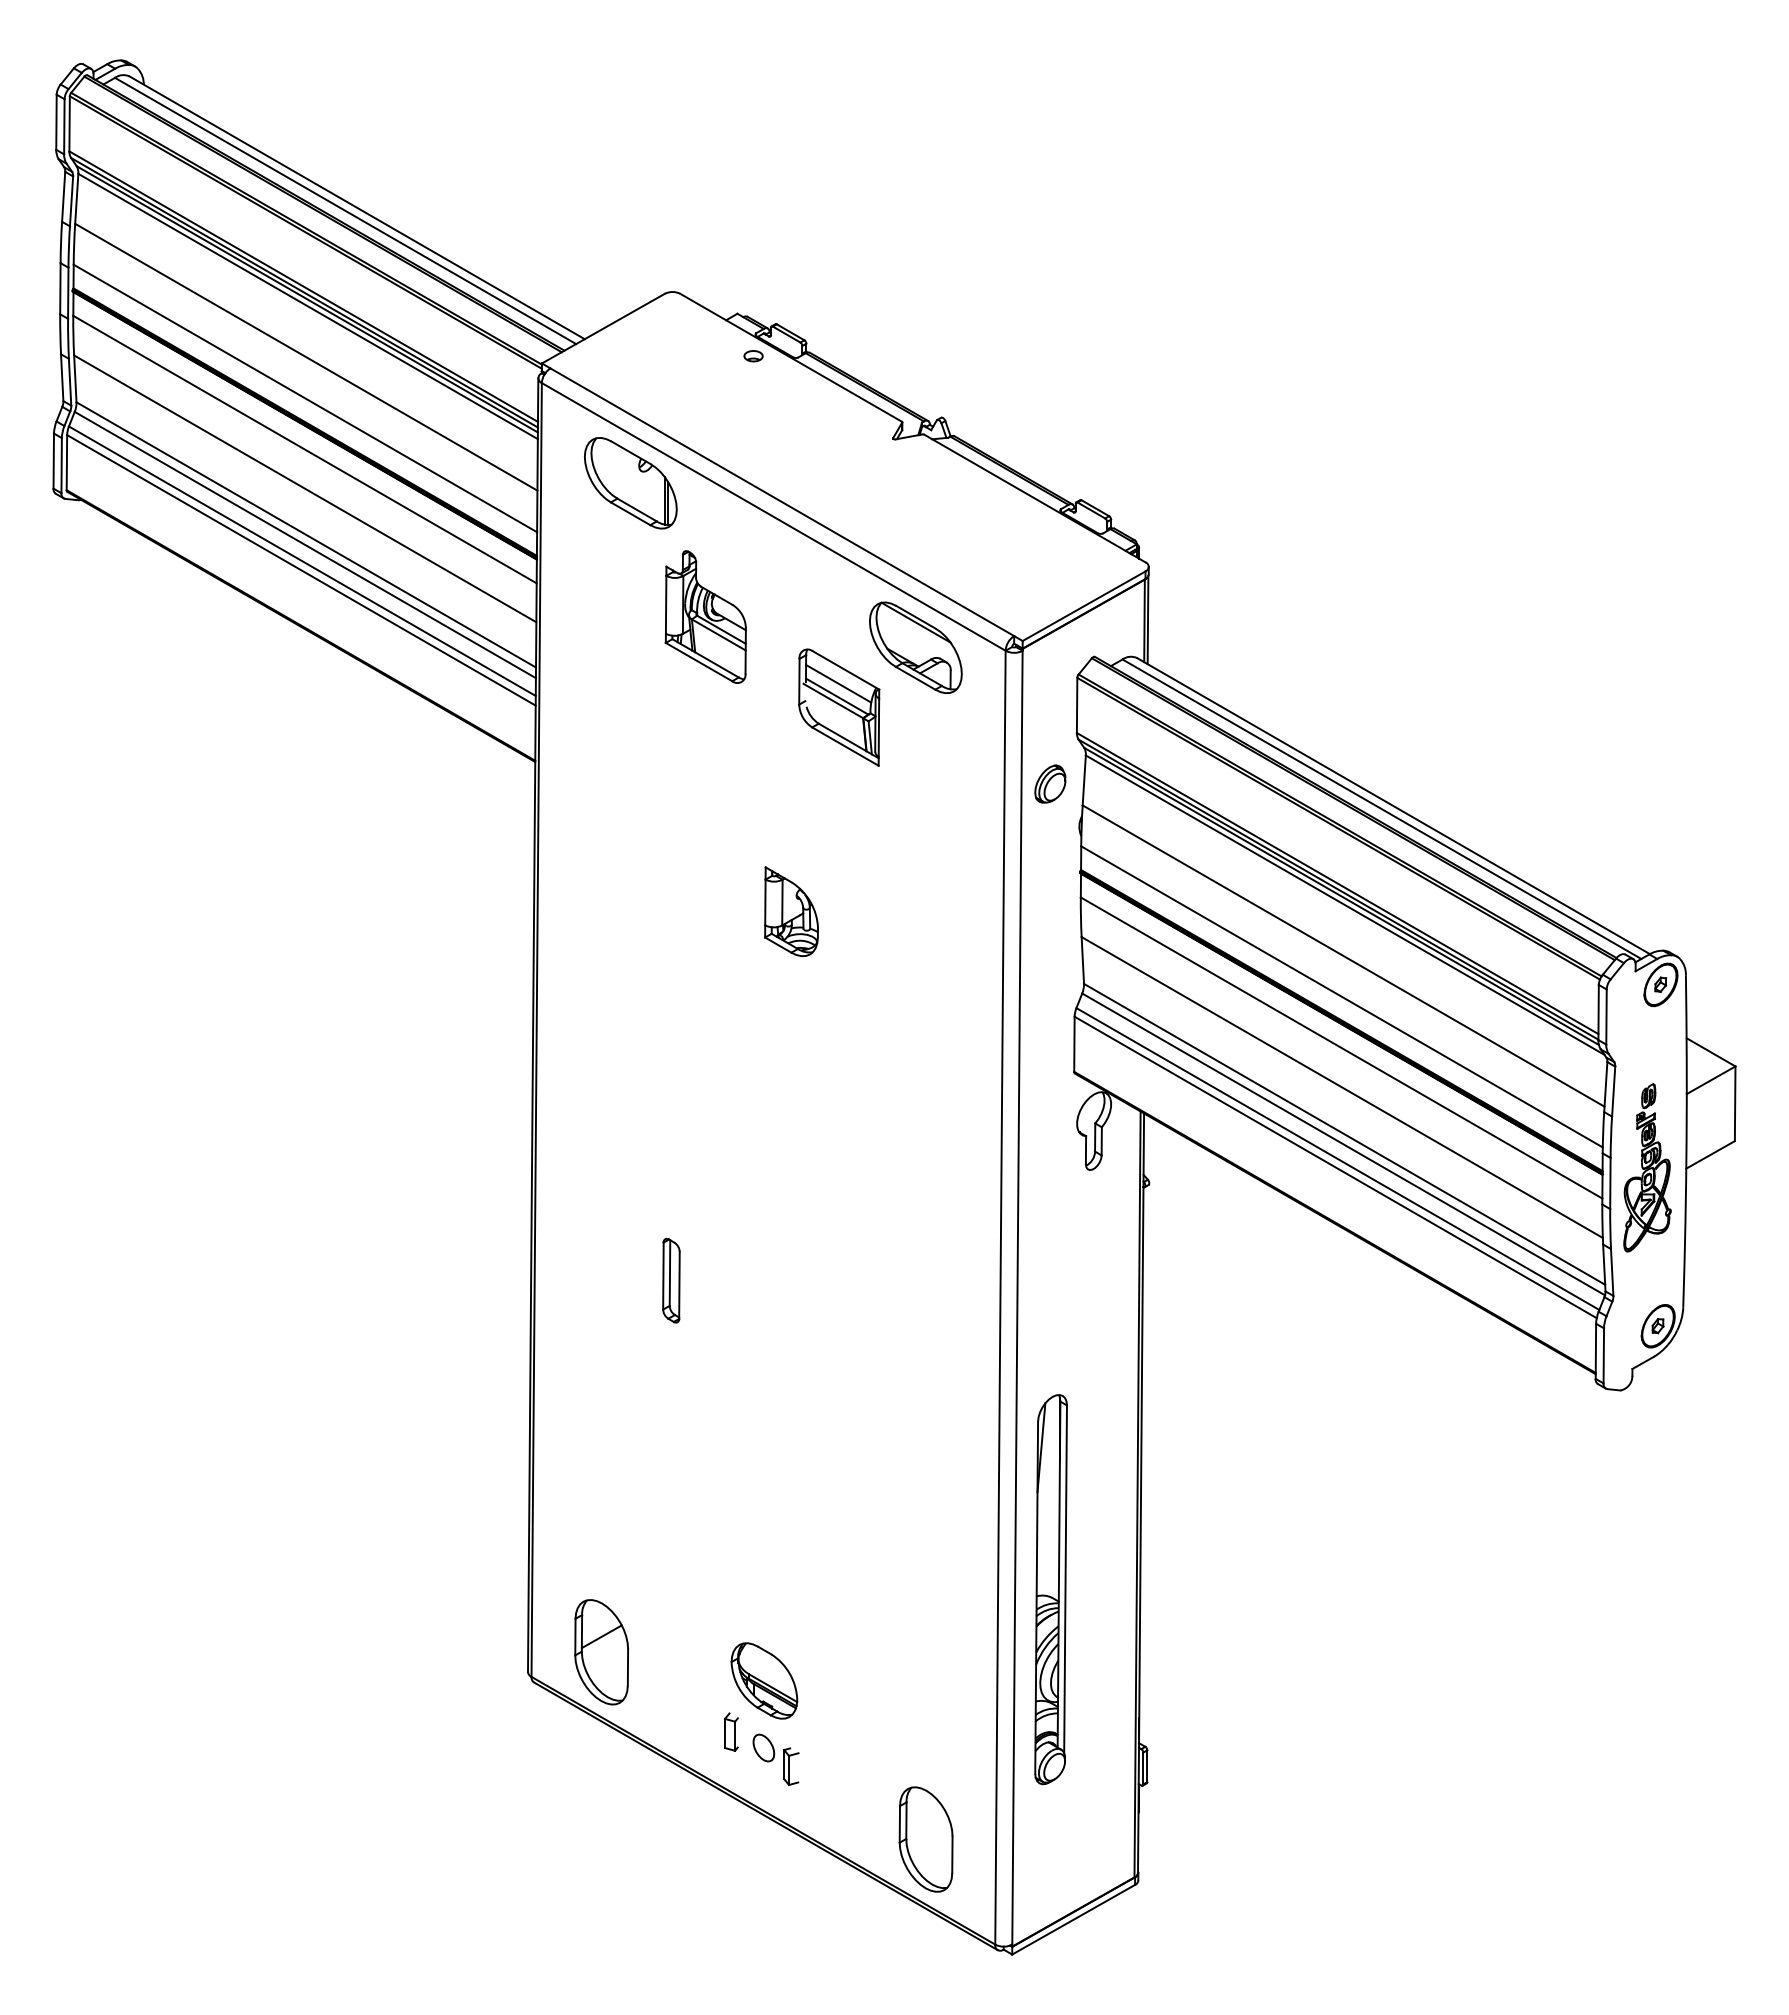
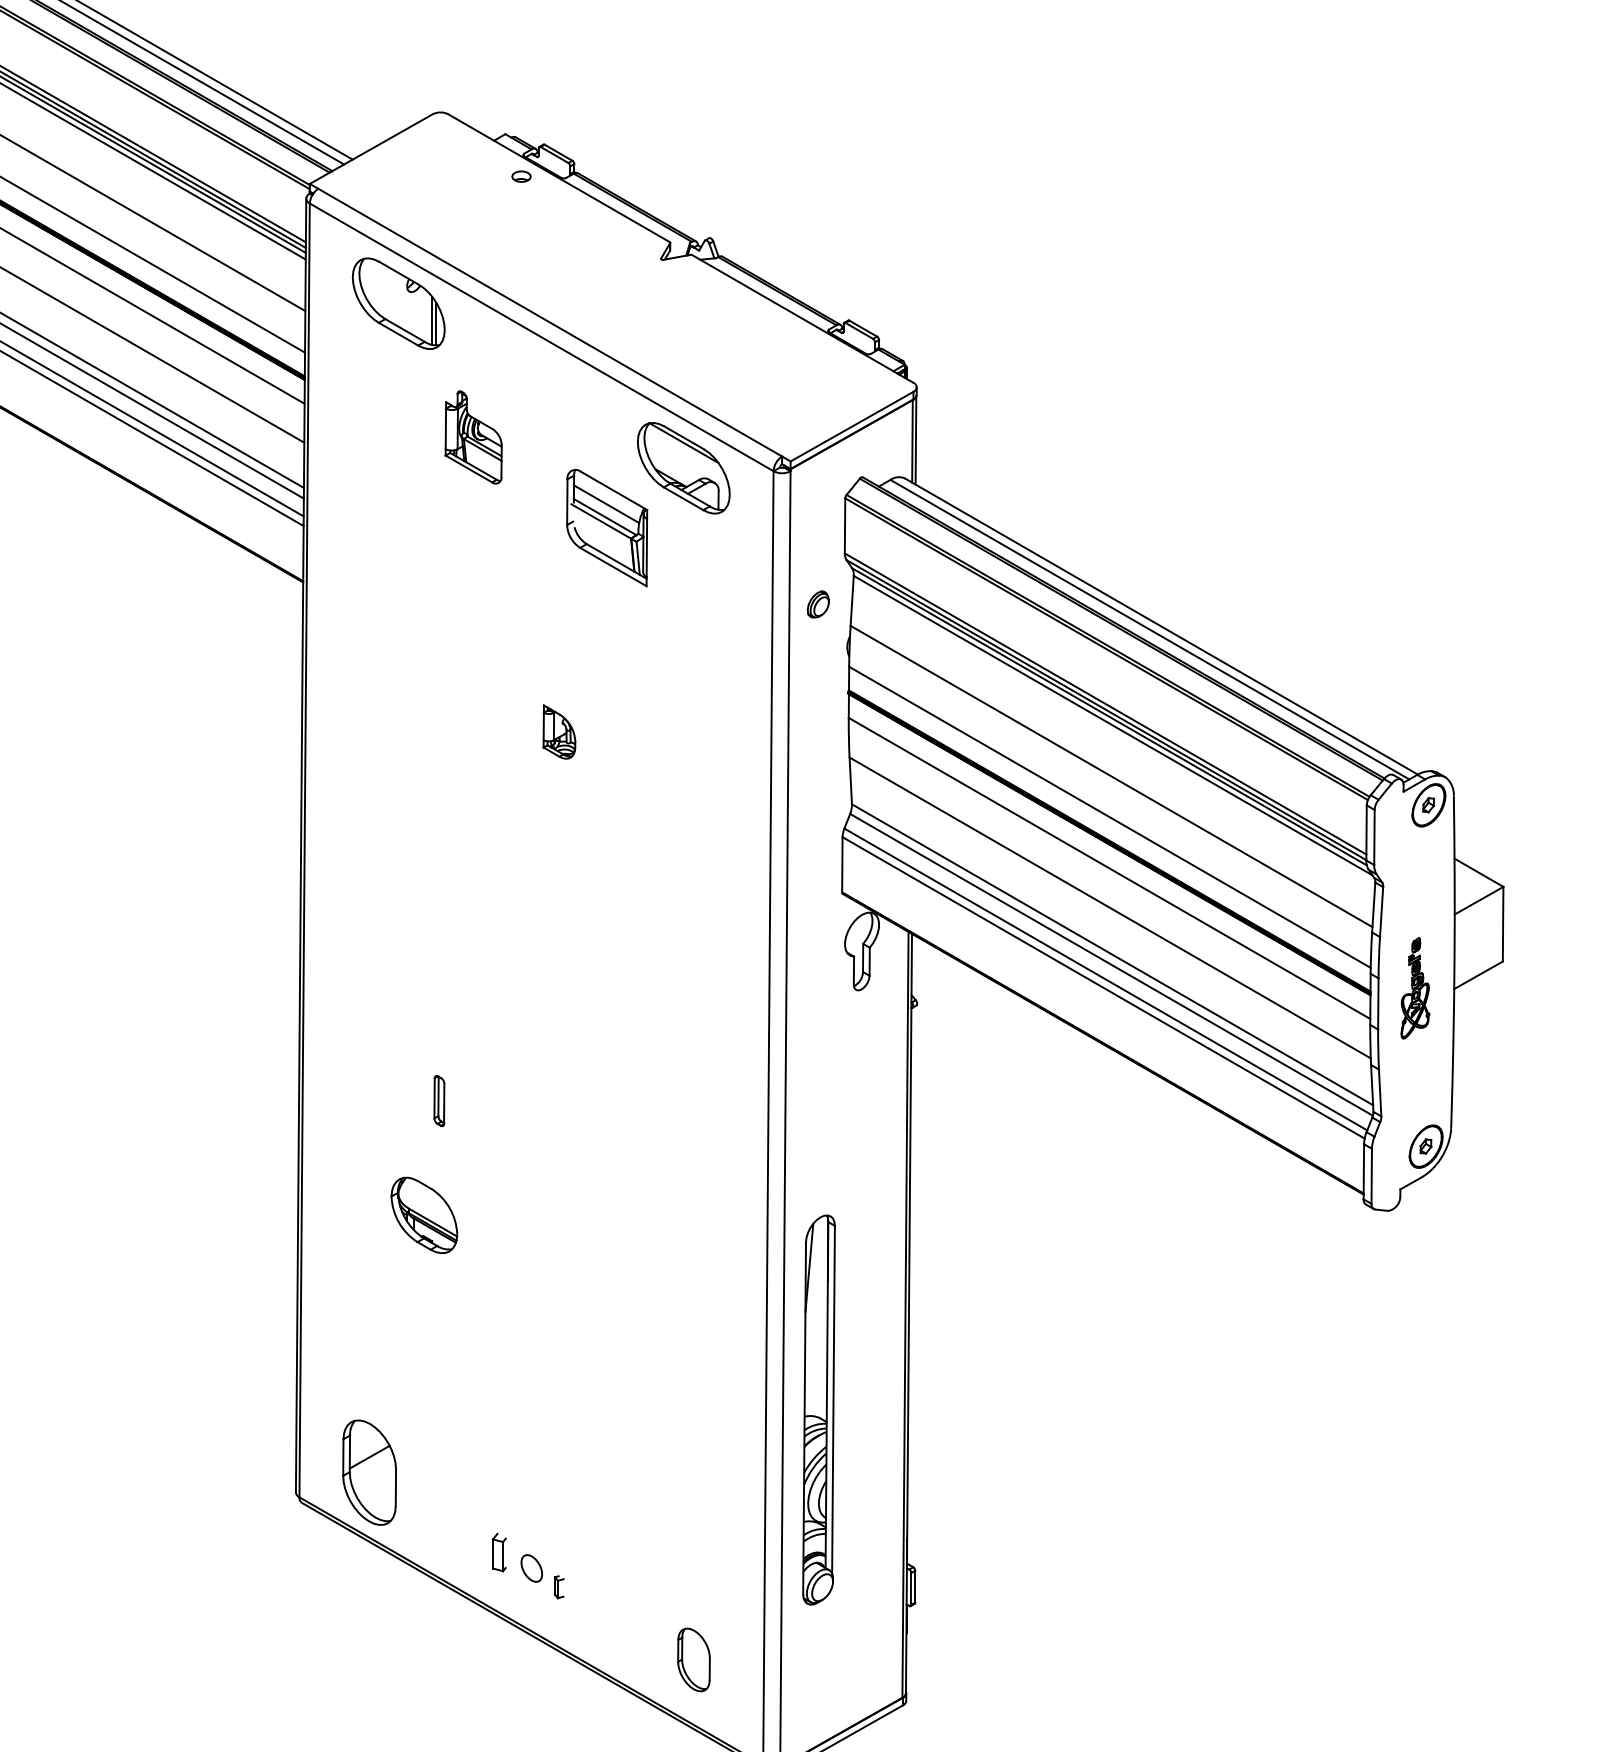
part: (705, 616) -> (473, 436), size x0.7
part: (1050, 783) -> (818, 603), size x0.7
part: (791, 911) -> (559, 731), size x0.6
part: (1647, 1167) -> (1415, 987), size x0.6
part: (671, 1280) -> (439, 1100), size x0.6
part: (764, 1680) -> (424, 1214), moved
part: (791, 1766) -> (559, 1586), size x0.6
part: (925, 1839) -> (693, 1659), size x0.6

